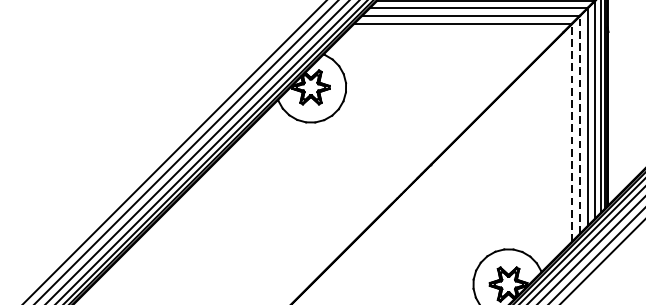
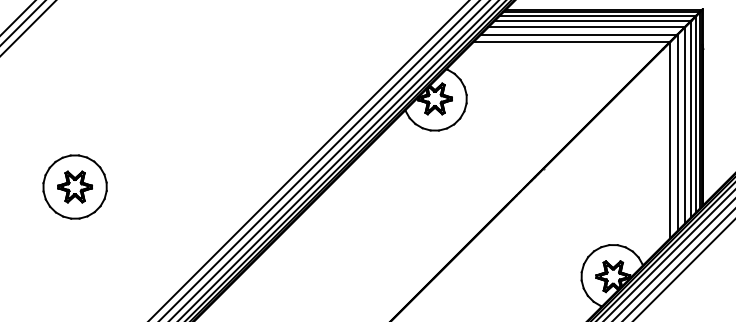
line: (579, 124) -> (677, 132), dashed -> solid
line: (572, 132) -> (670, 139), dashed -> solid

